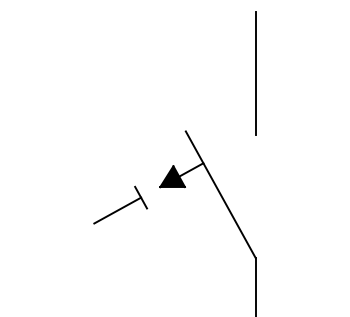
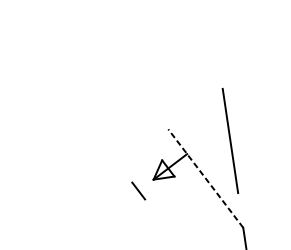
line: (255, 73) -> (230, 141), moved
fill: (172, 176) -> (162, 169), removed
line: (220, 194) -> (205, 178), solid -> dashed
line: (117, 210) -> (120, 204), removed

